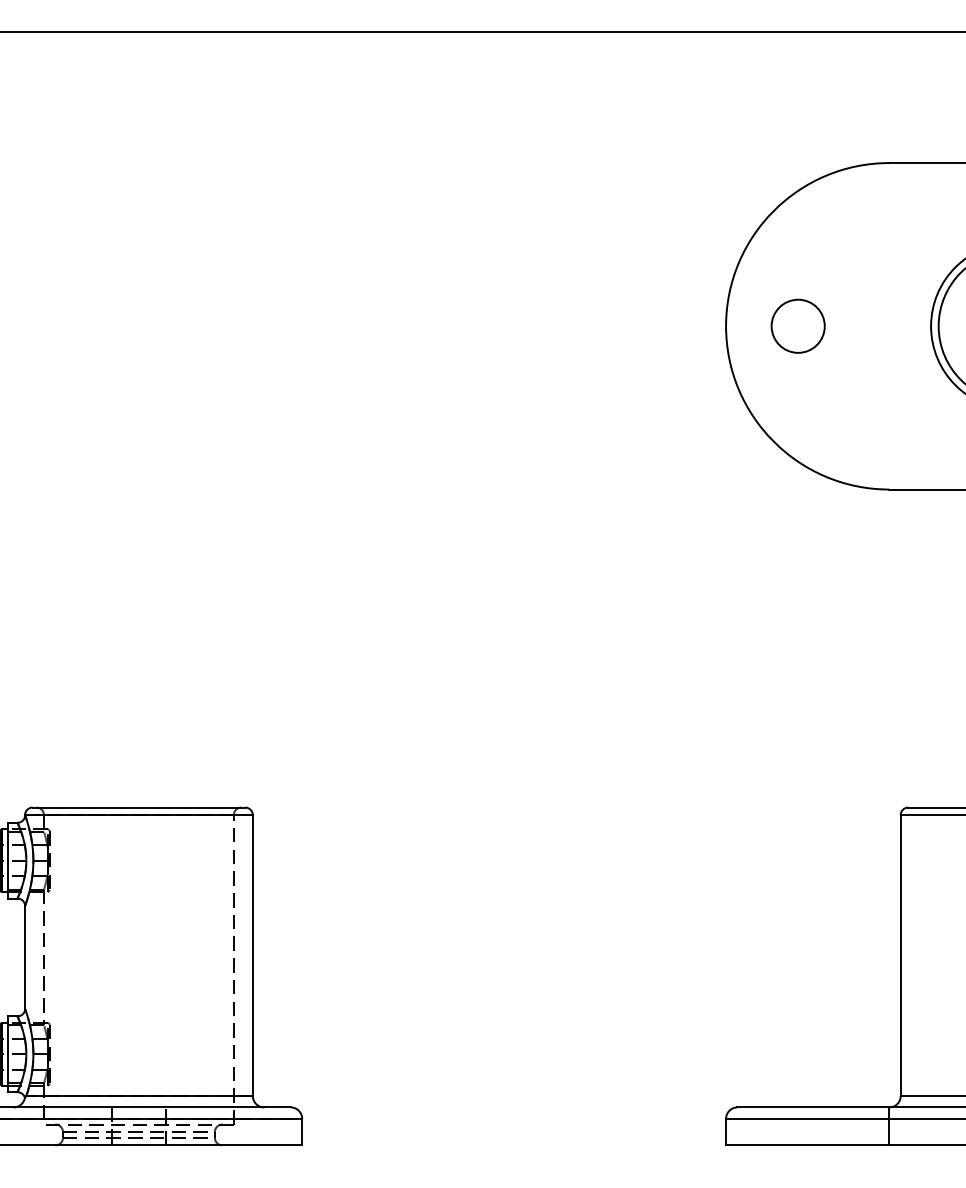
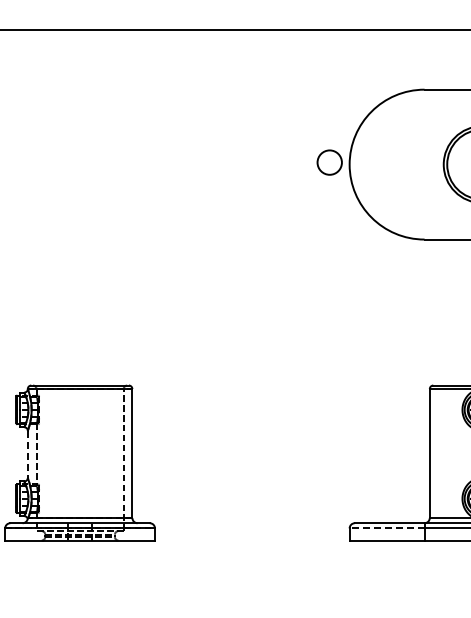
circle: (797, 326) -> (329, 162), moved
line: (24, 957) -> (27, 454), solid -> dashed
line: (806, 1118) -> (386, 528), solid -> dashed

